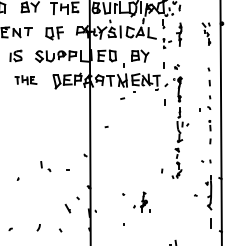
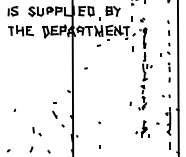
part: (25, 79) -> (20, 30), size x1.43
part: (45, 166) -> (36, 131), moved
part: (141, 201) -> (142, 128), moved
part: (67, 208) -> (54, 114), moved

